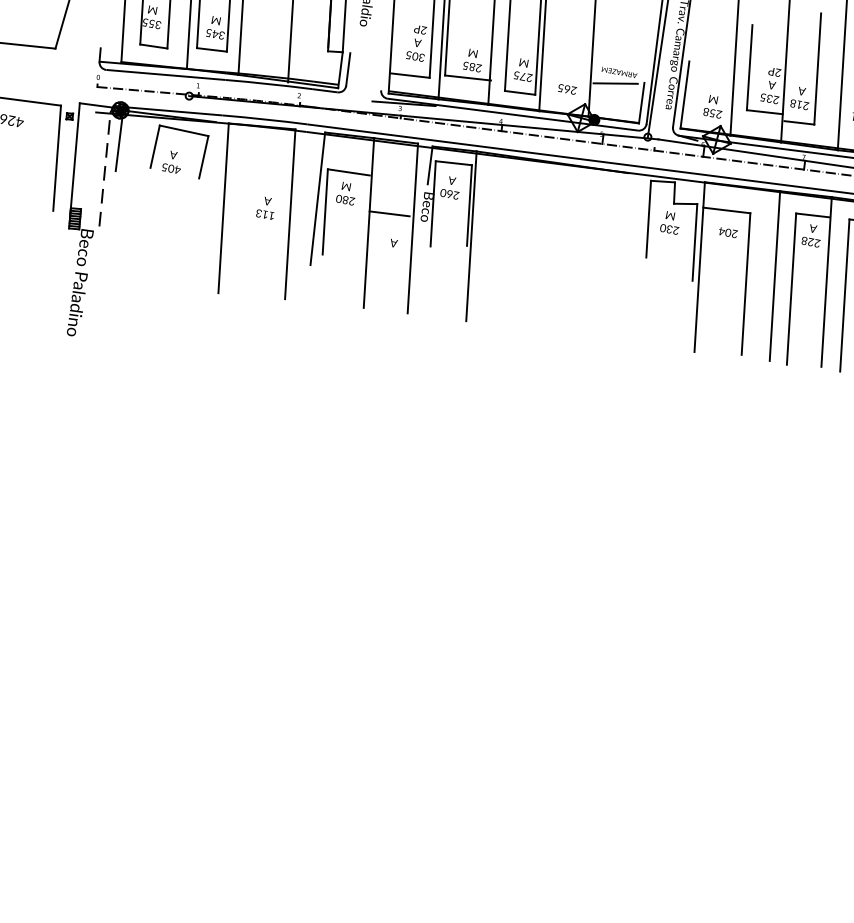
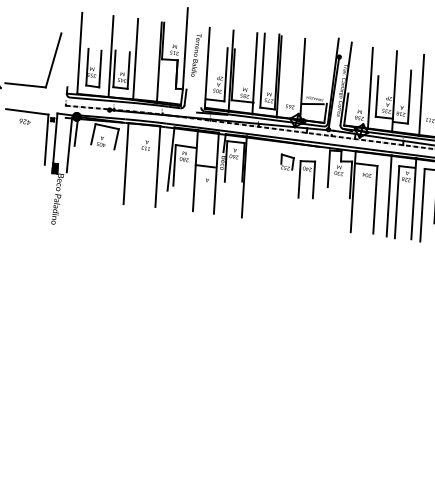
line: (105, 168) -> (69, 144), dashed -> solid
text: (264, 208) -> (145, 145), moved
part: (584, 235) -> (298, 176), added

